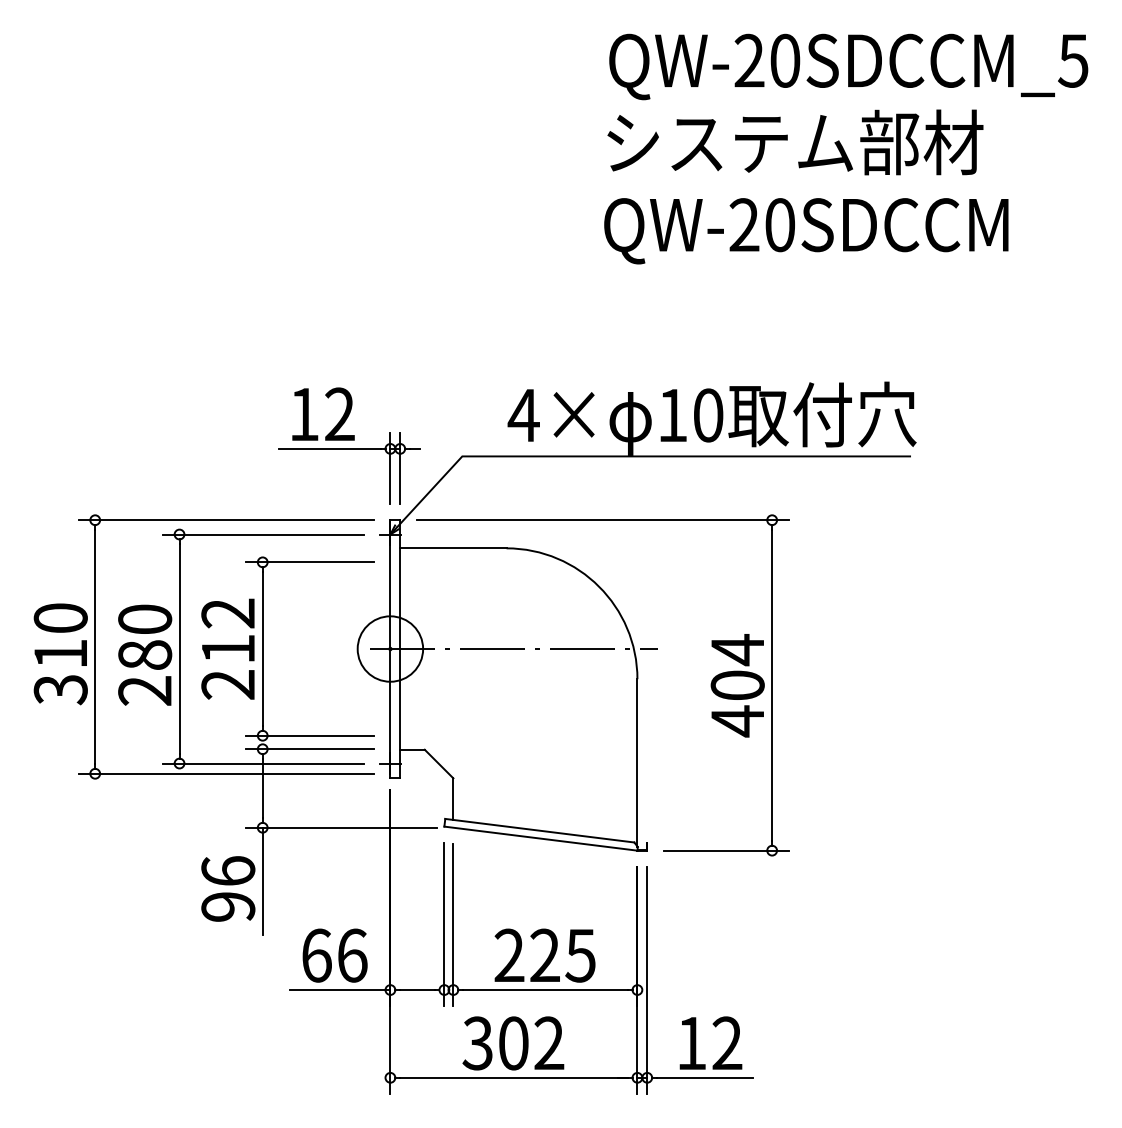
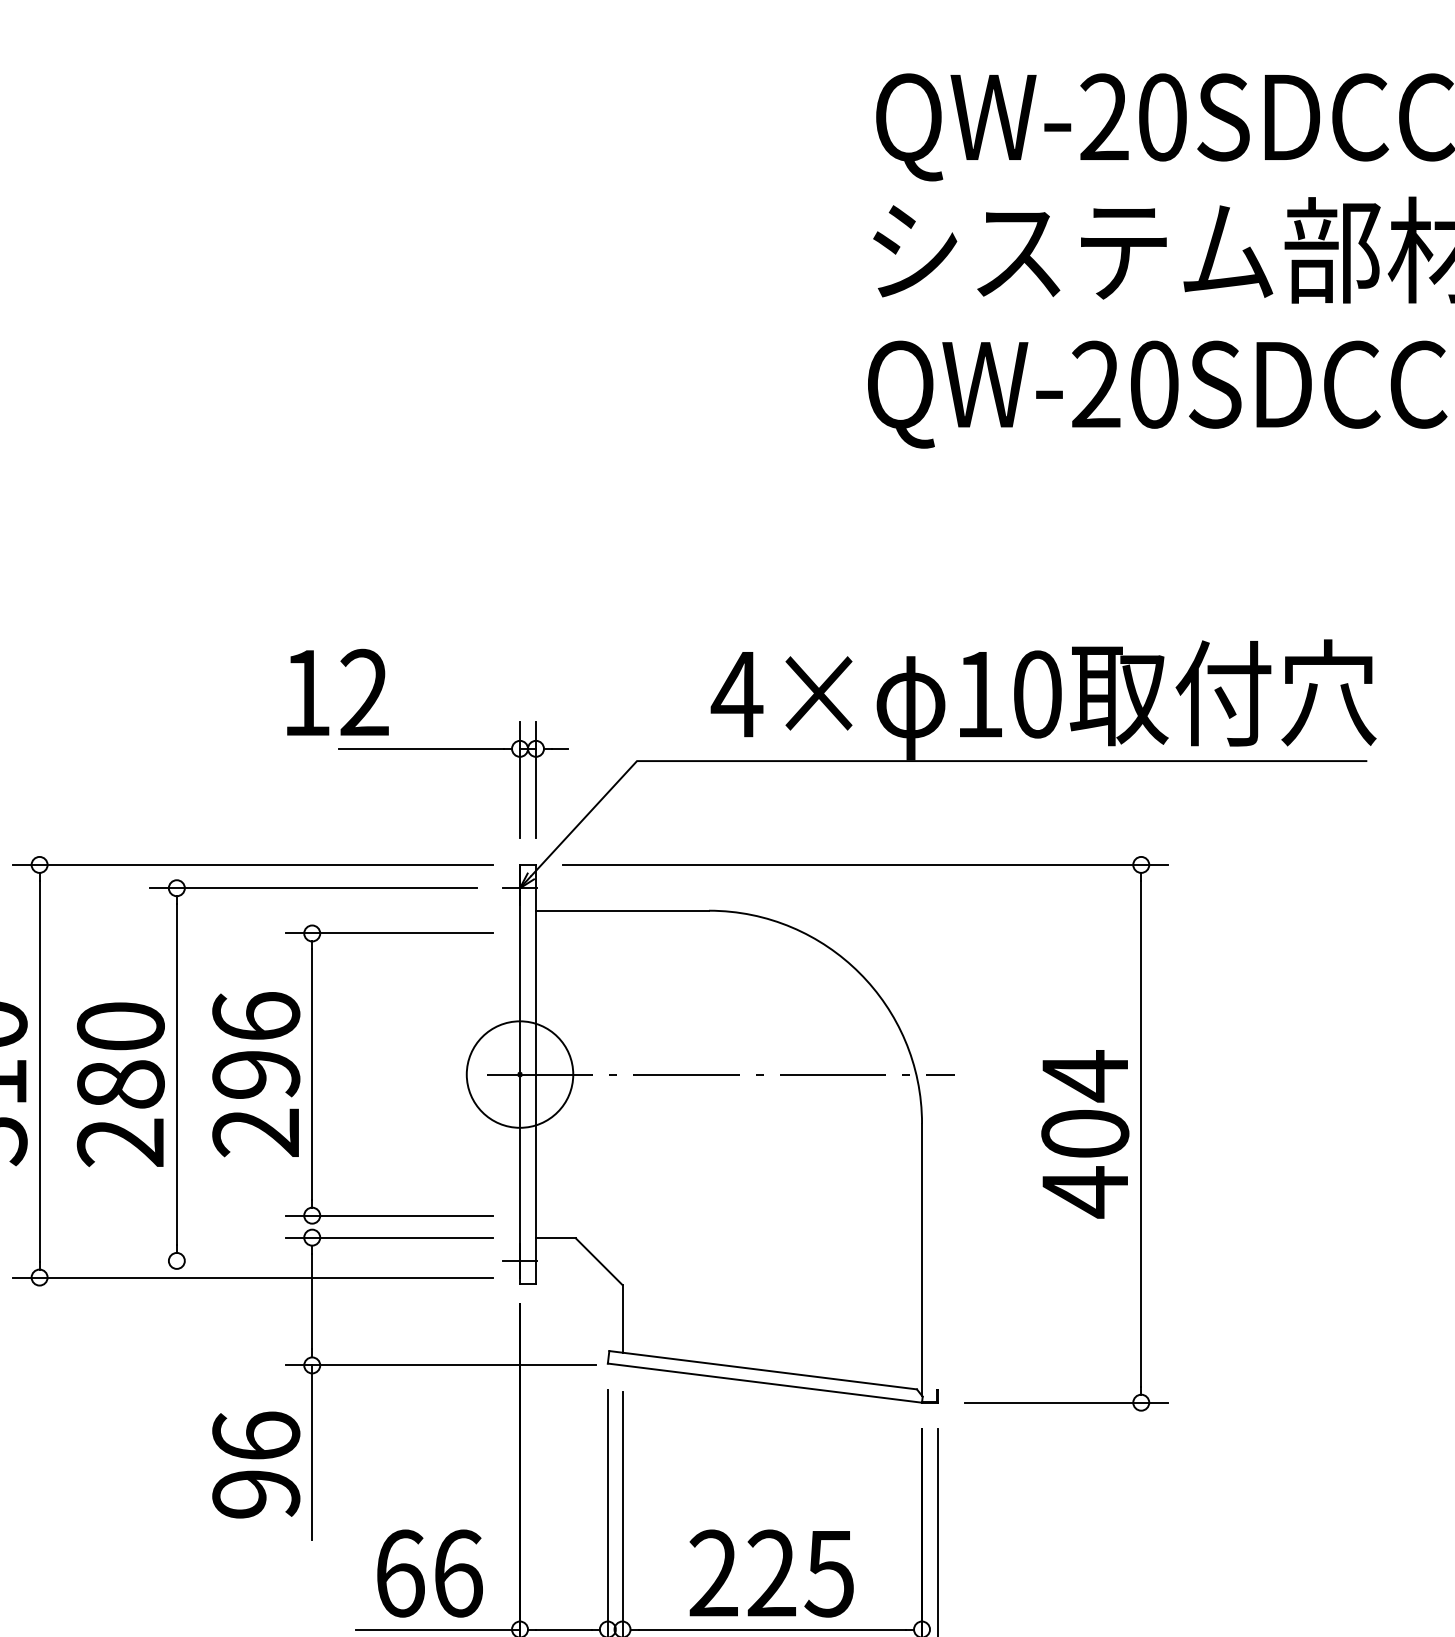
text: (323, 413) -> (337, 691), moved
text: (228, 630) -> (256, 1044), 212 -> 296
line: (263, 763) -> (313, 1260), removed

